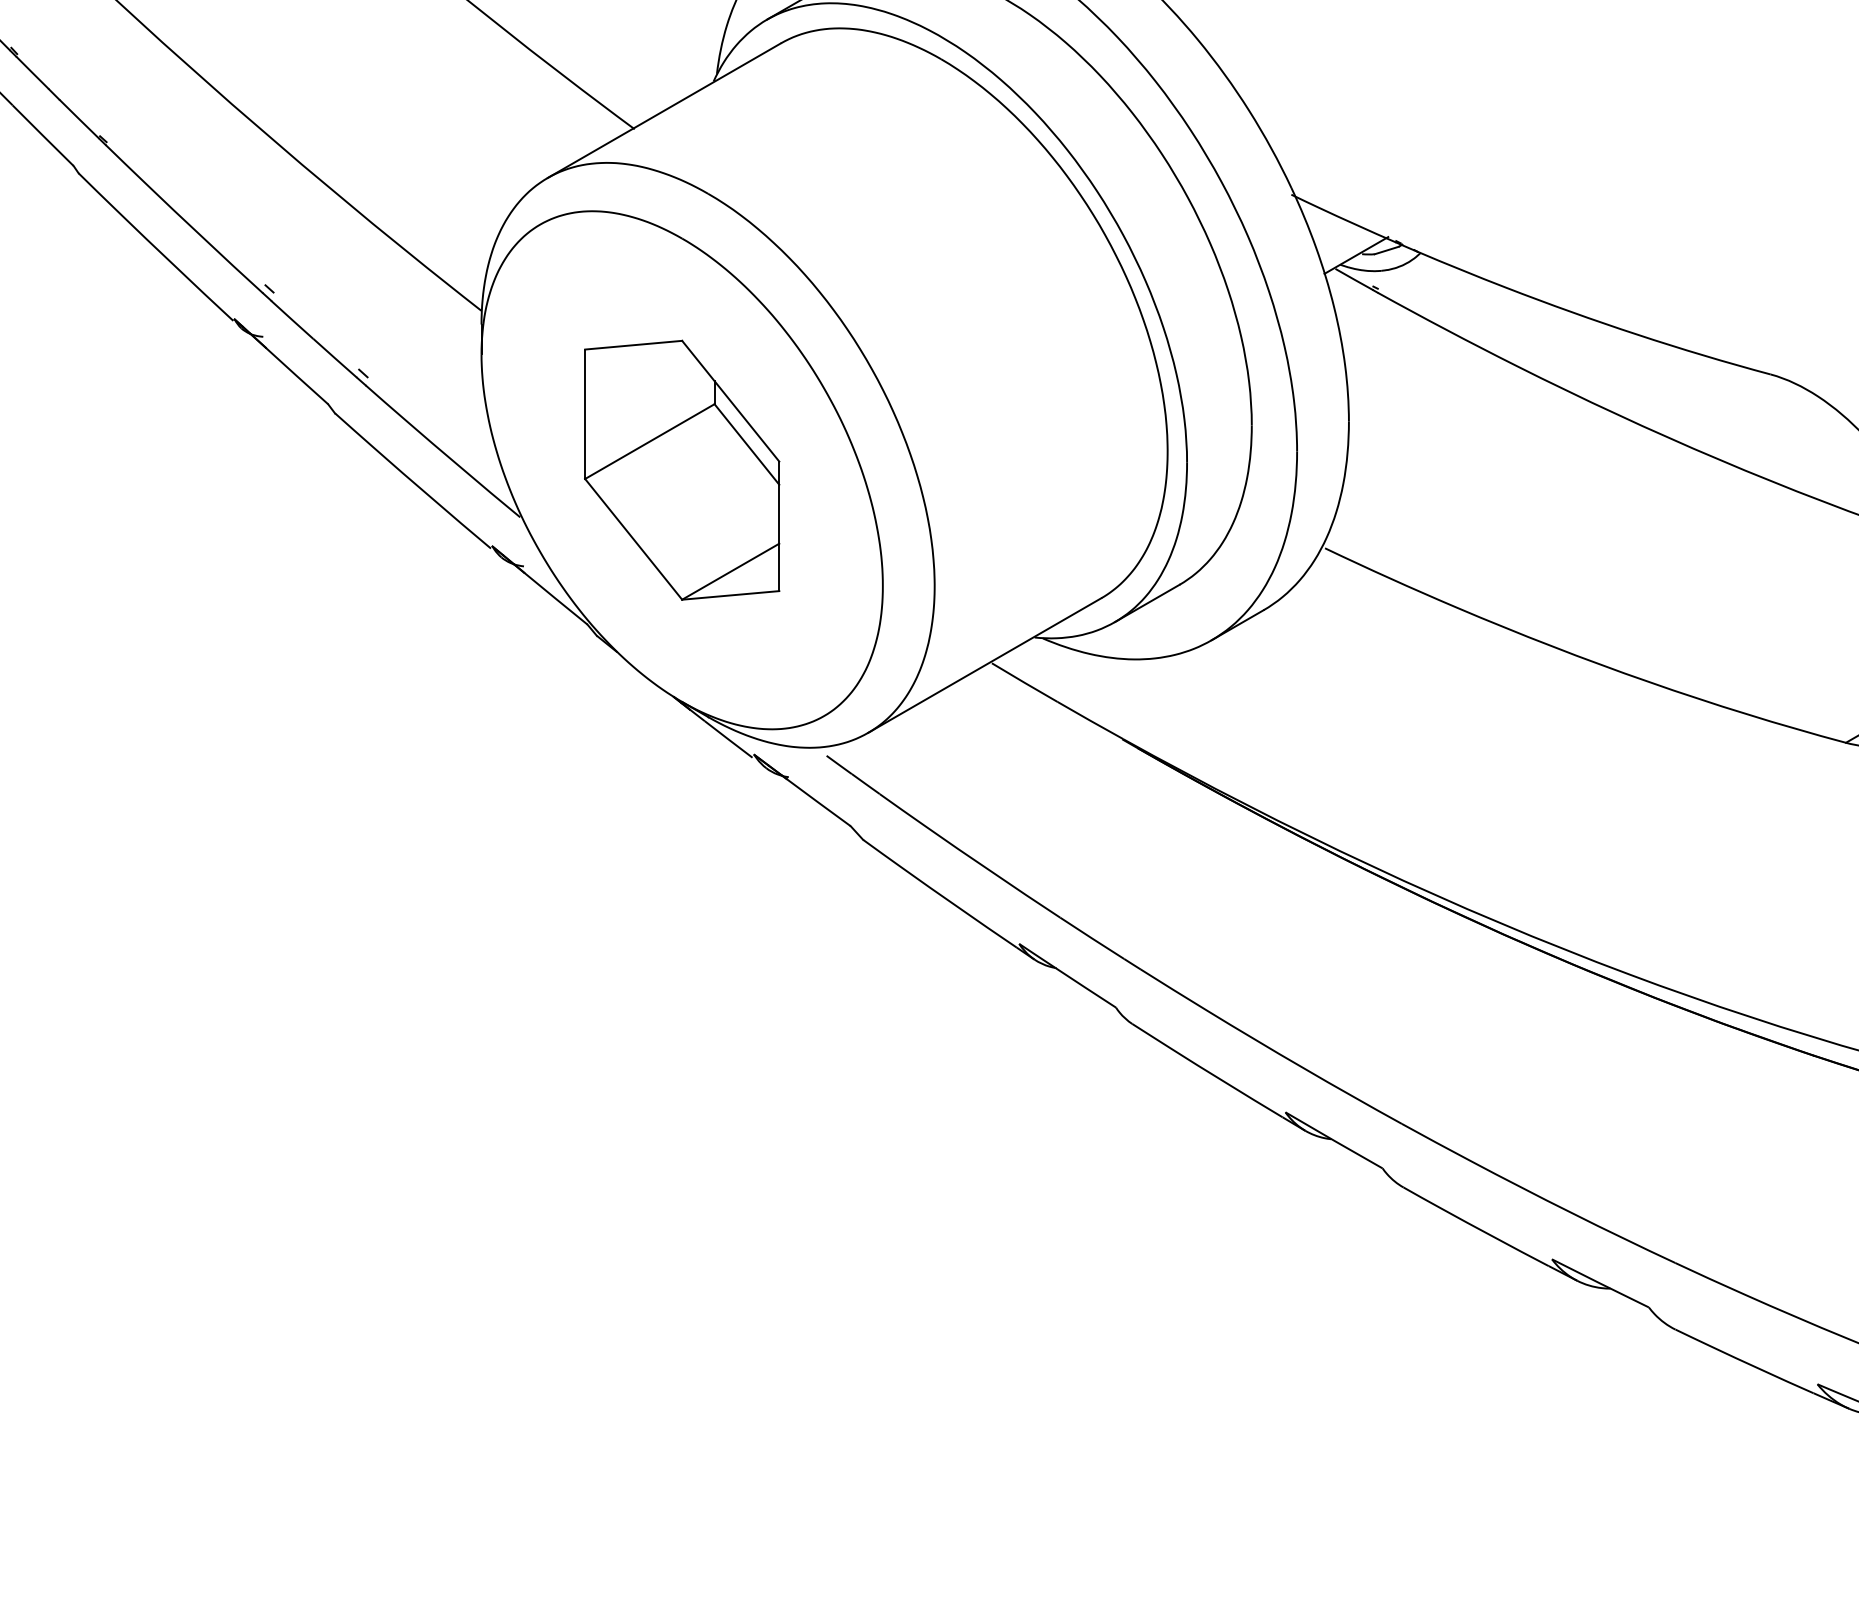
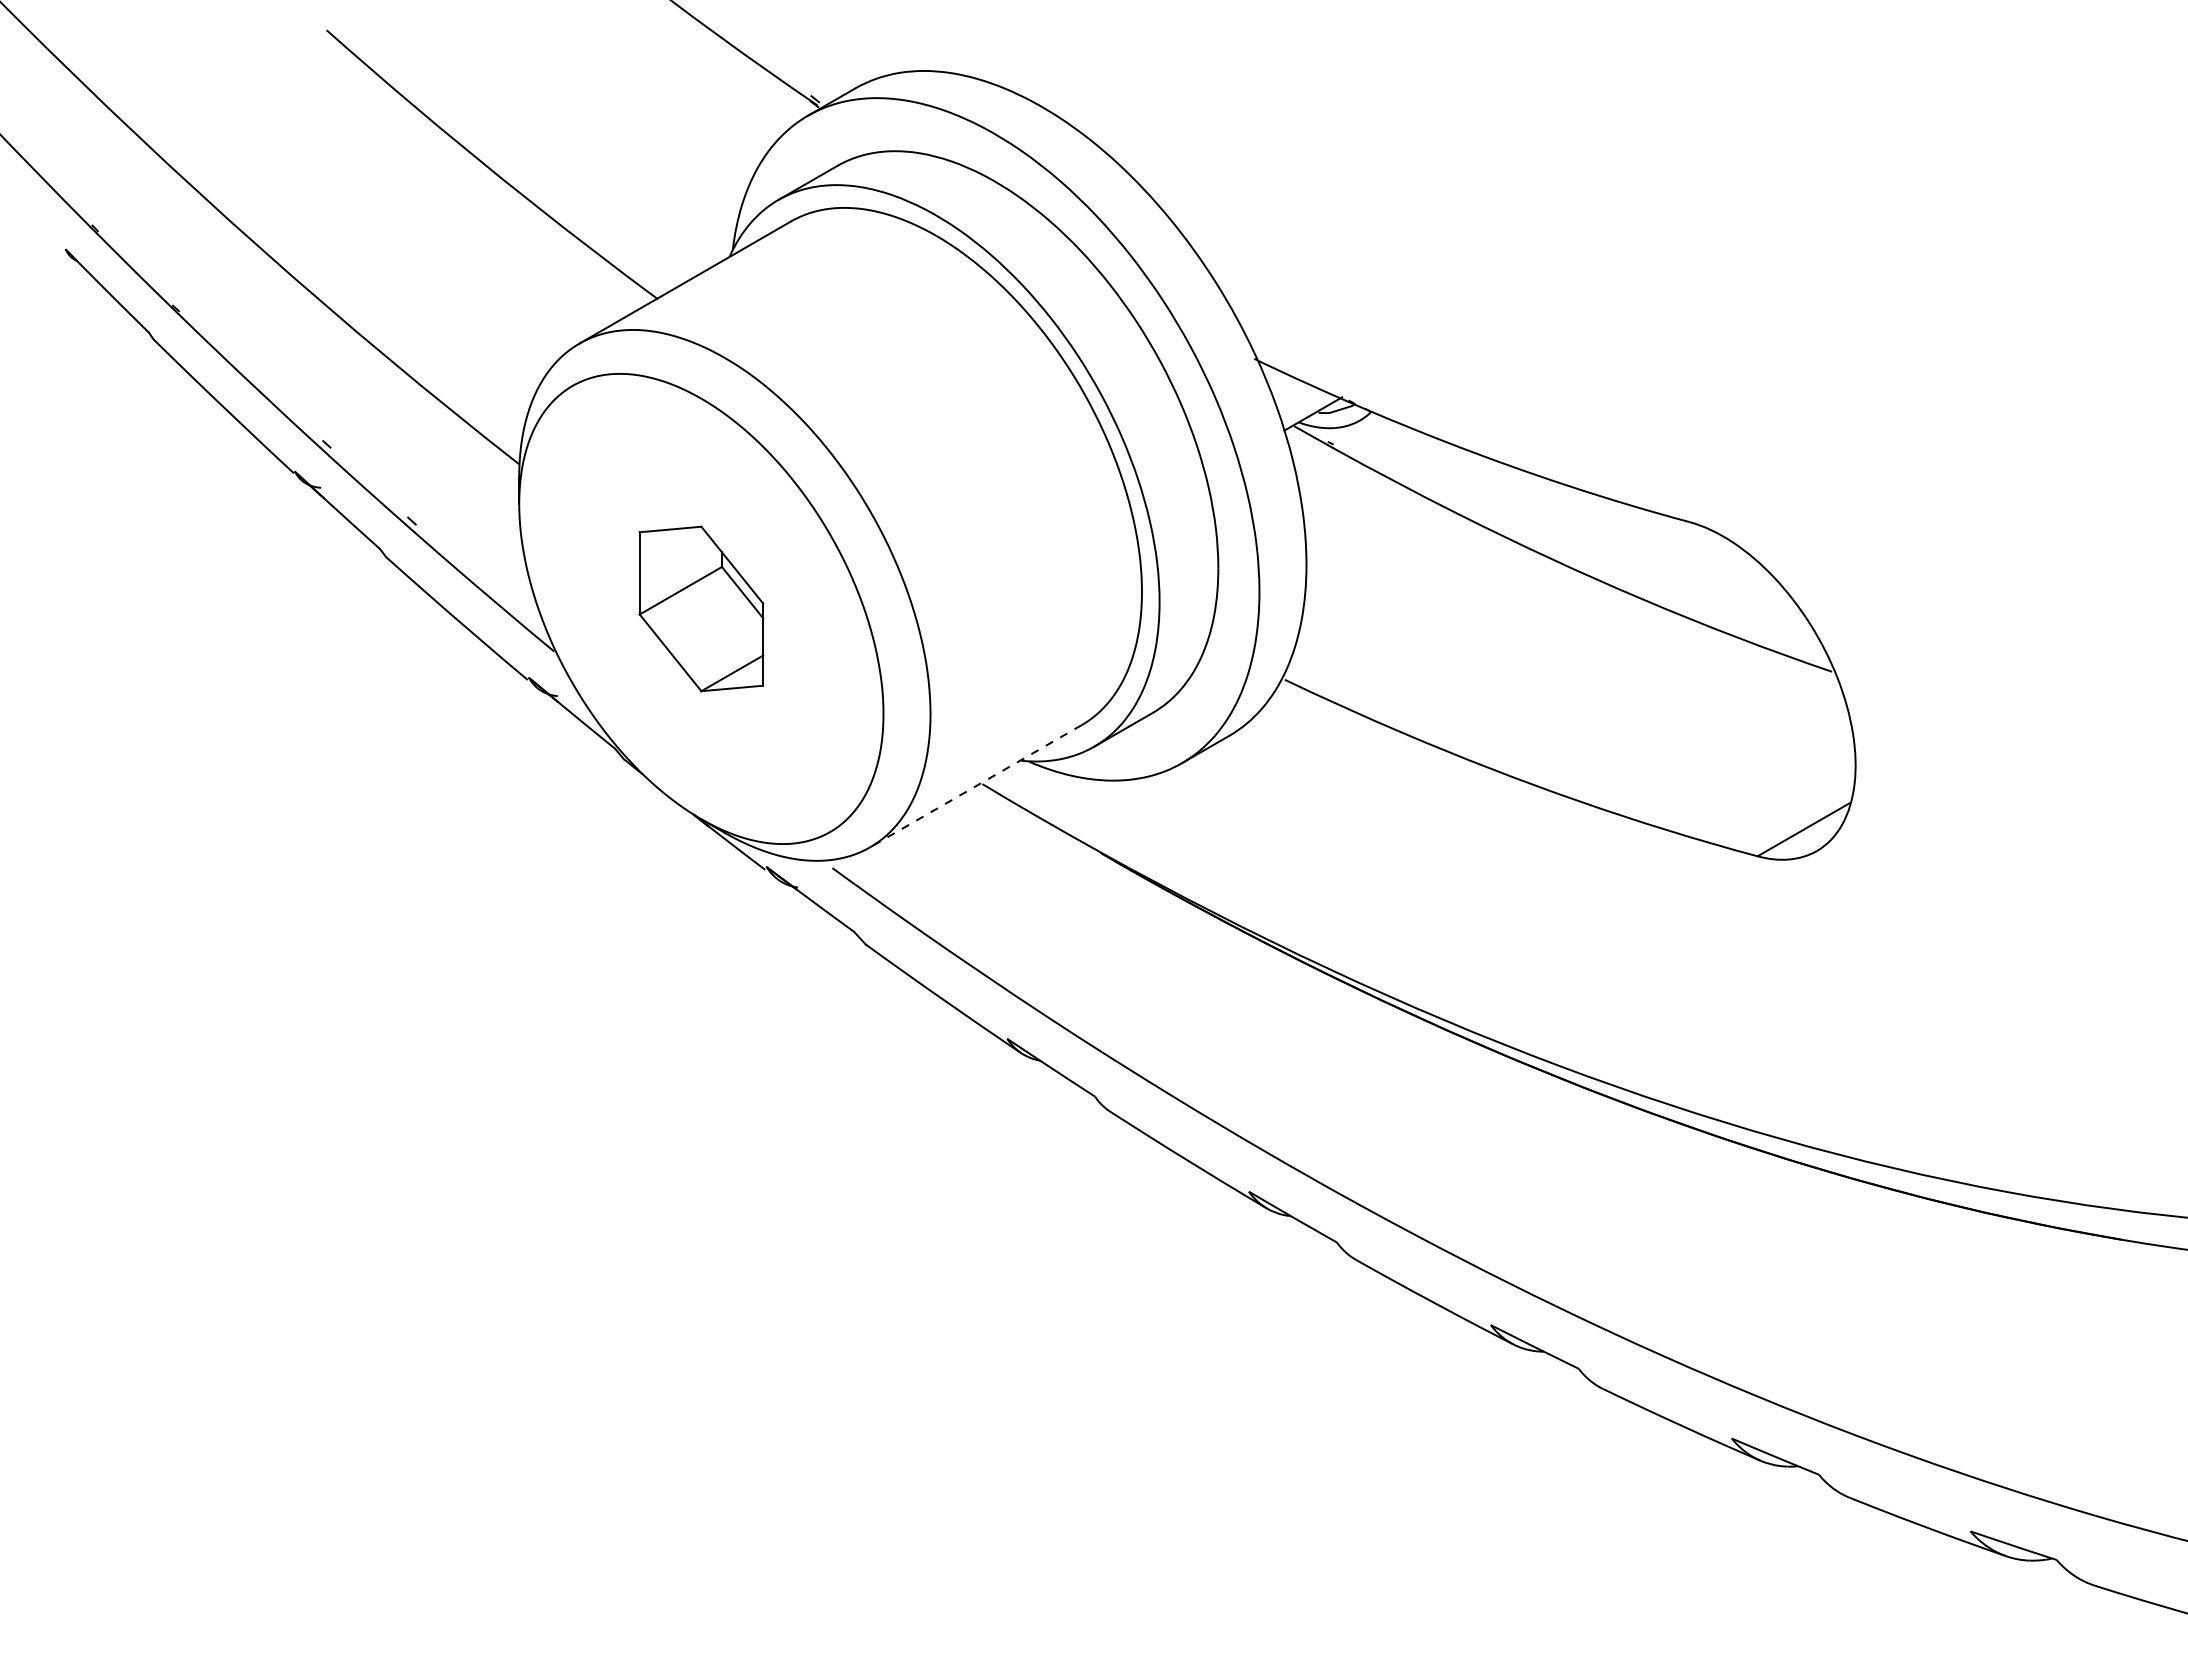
part: (682, 469) -> (701, 608), size x0.7
line: (984, 665) -> (975, 786), solid -> dashed

